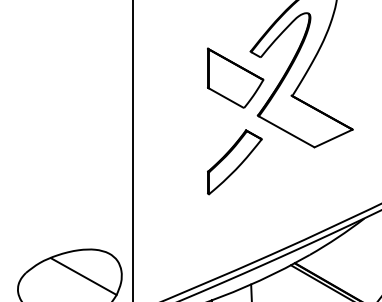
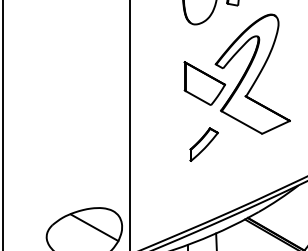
part: (233, 162) -> (203, 144), size x0.7

